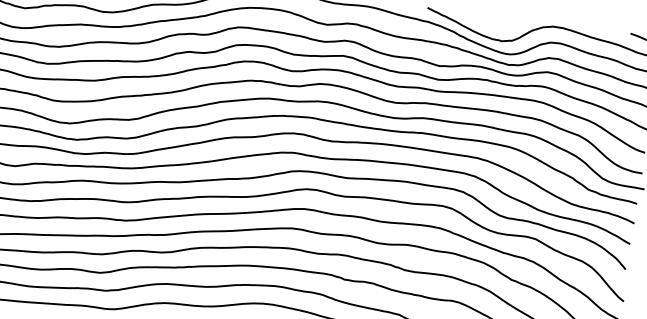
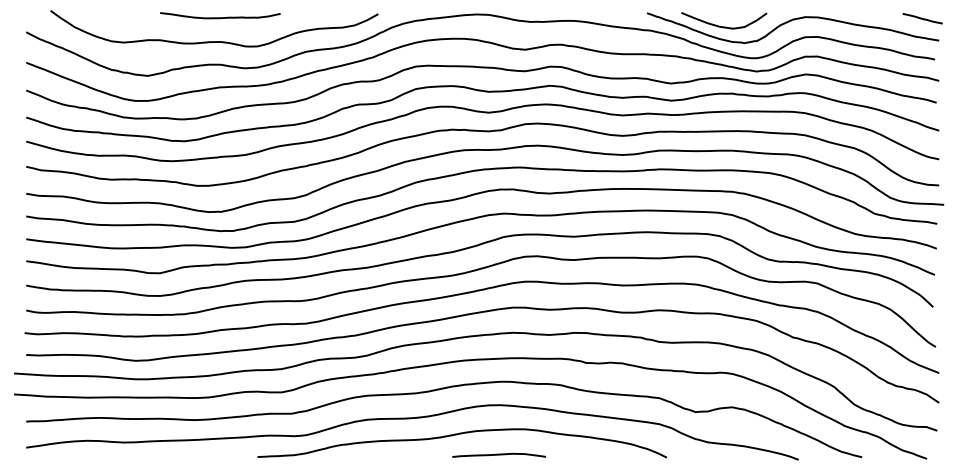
curve: (487, 26) -> (724, 26), added

